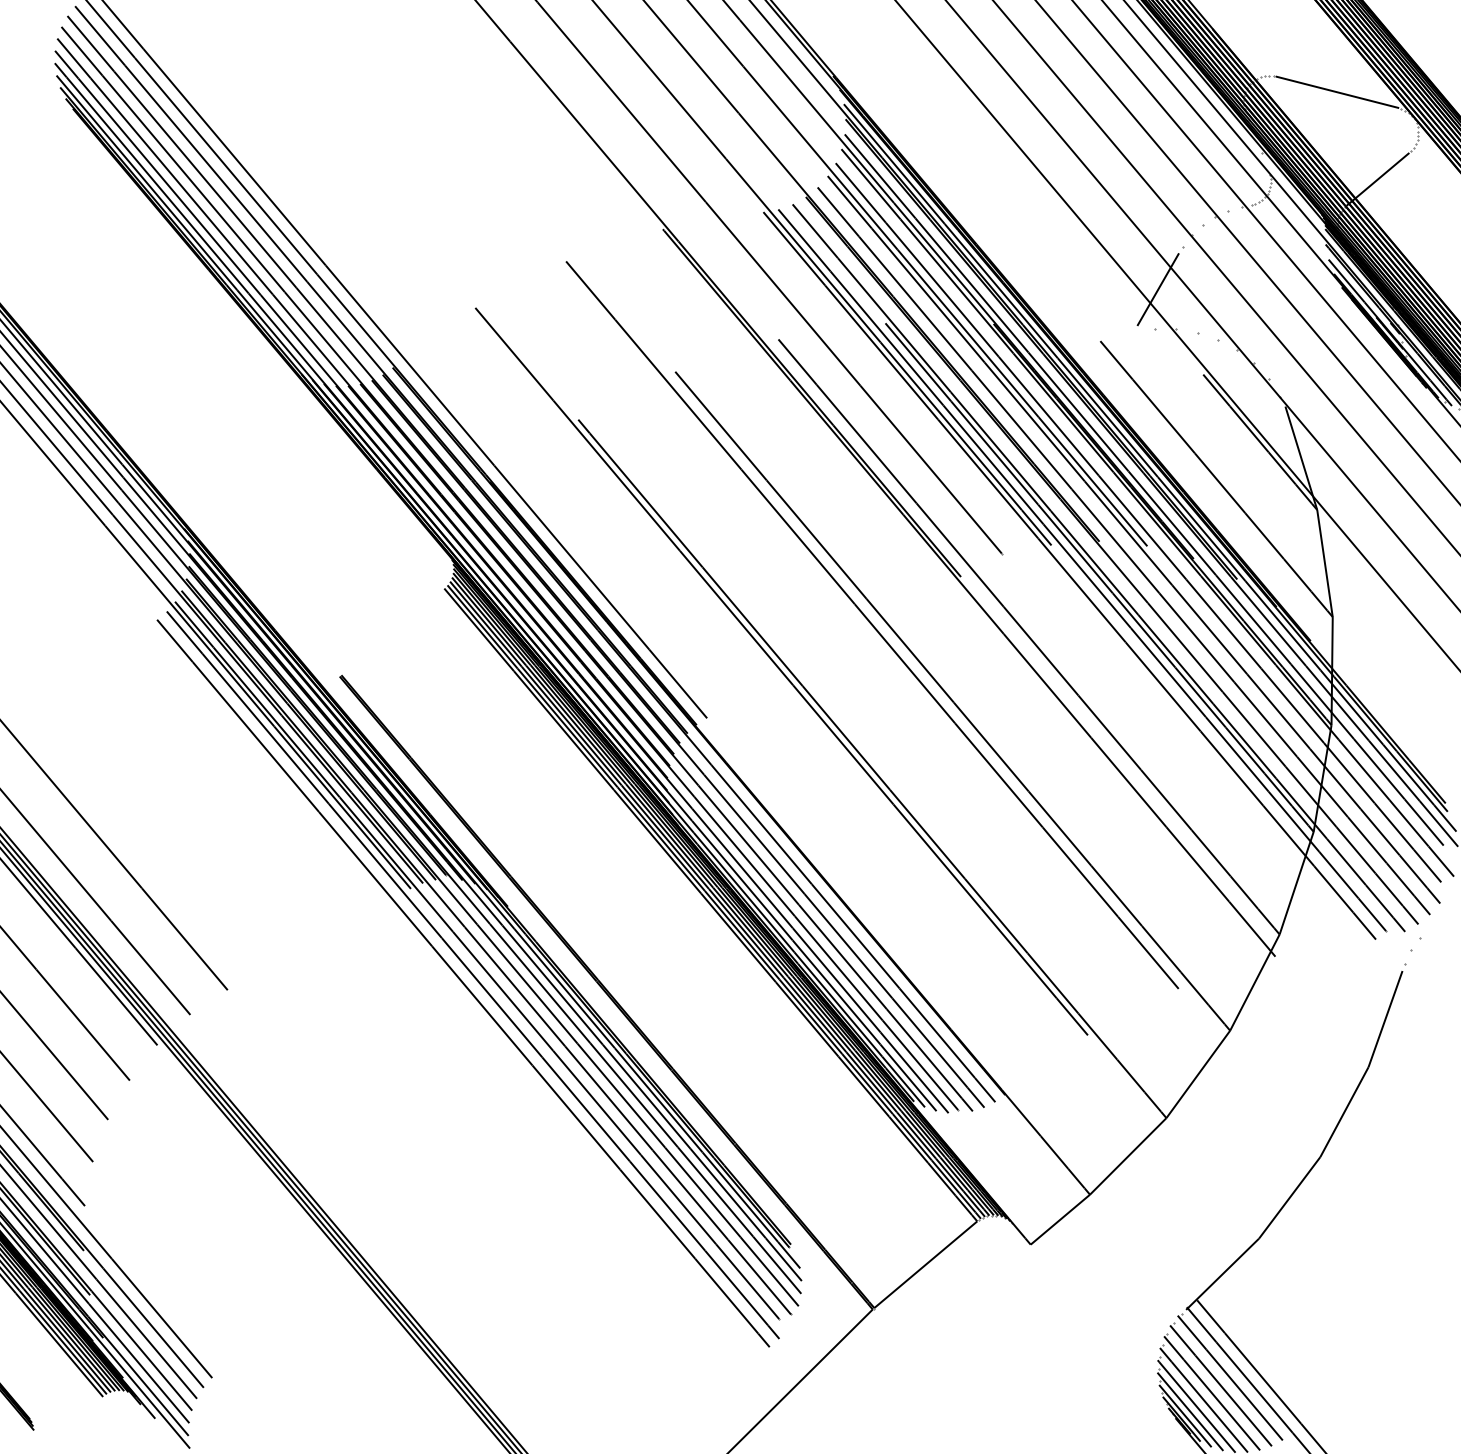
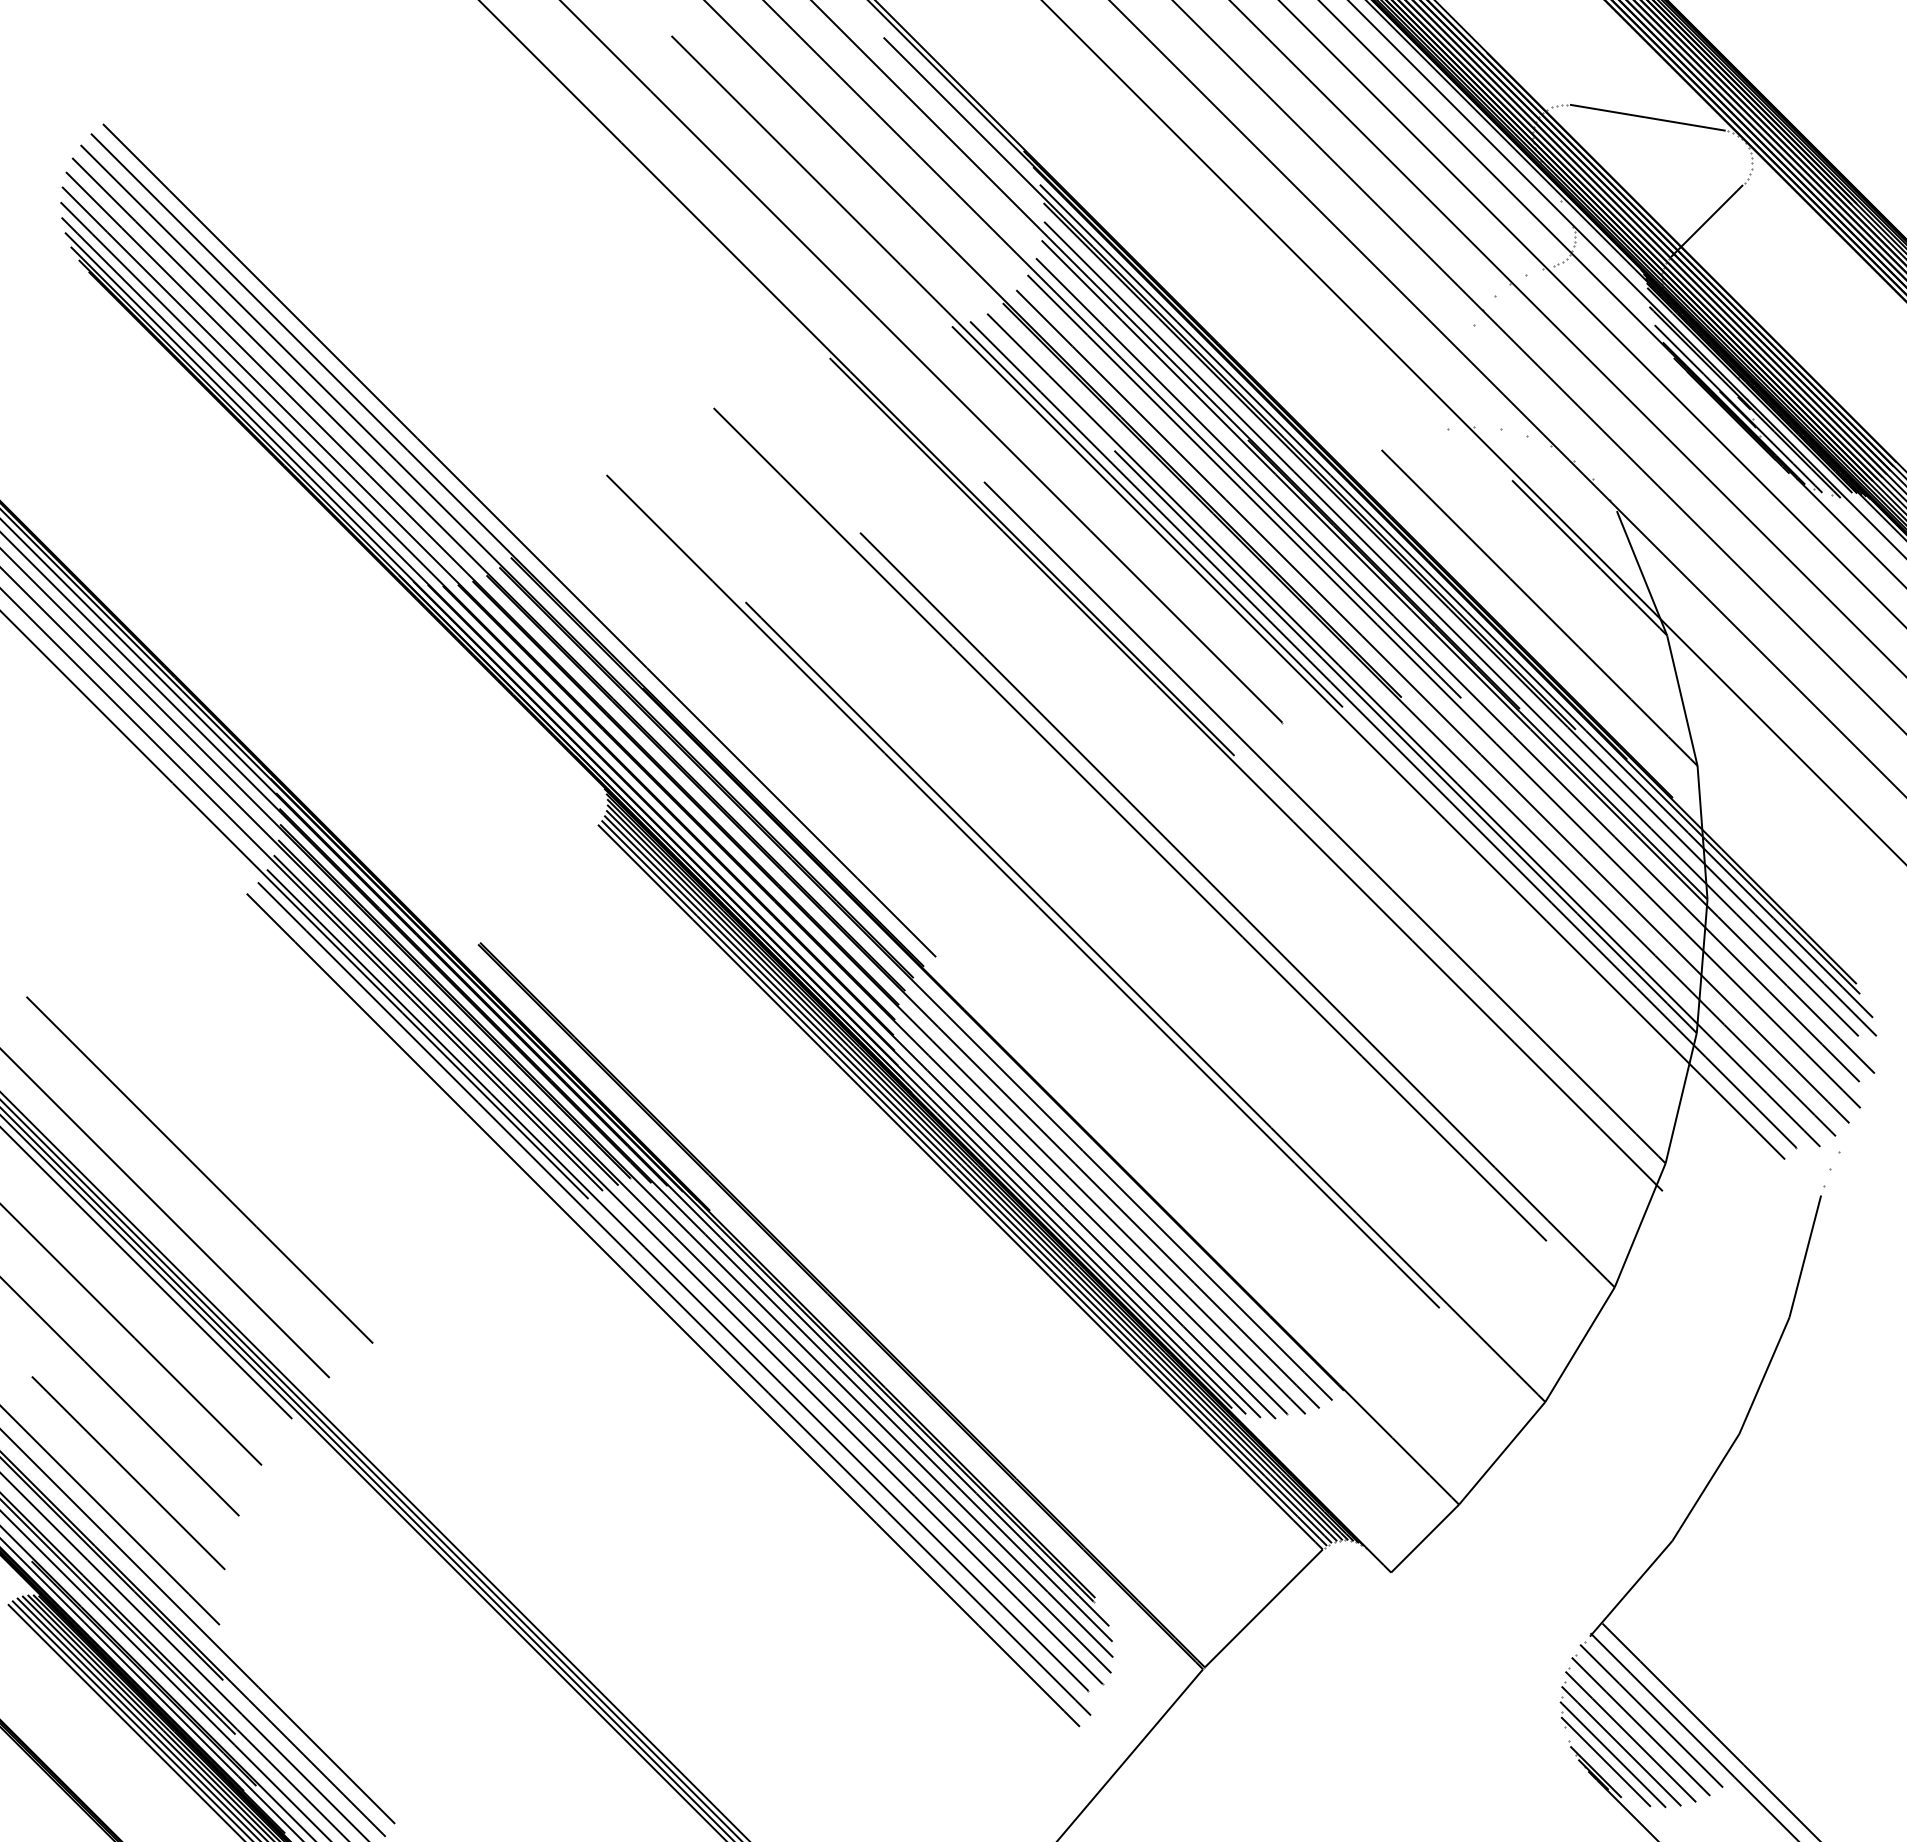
line: (1158, 289) -> (1447, 380), removed
line: (1184, 1415) -> (1599, 1767), removed

